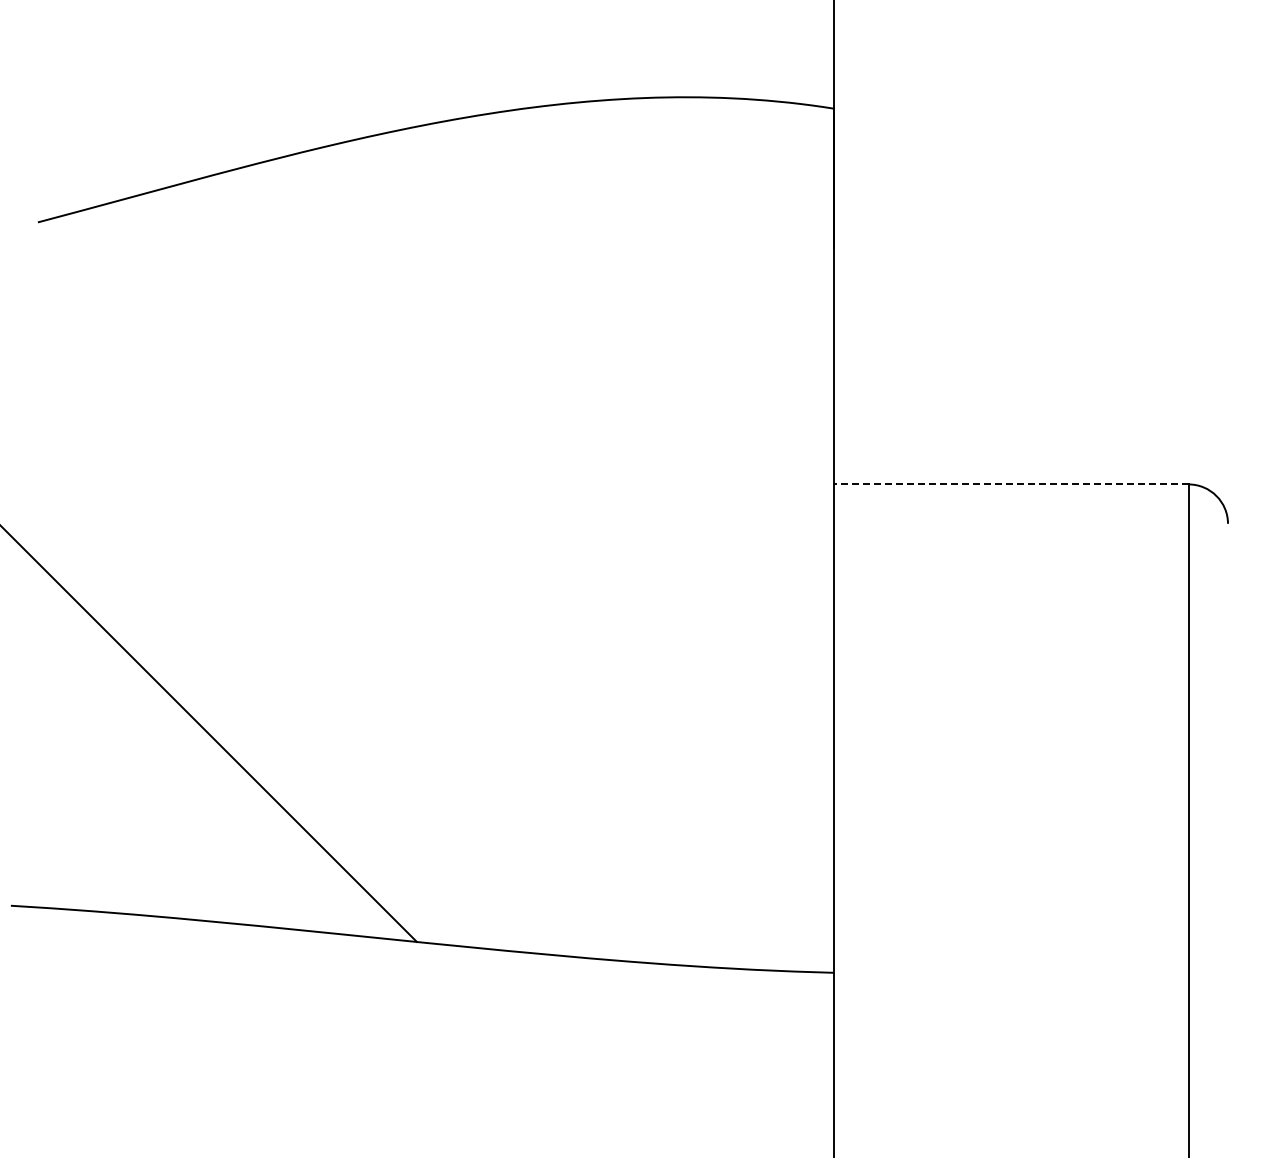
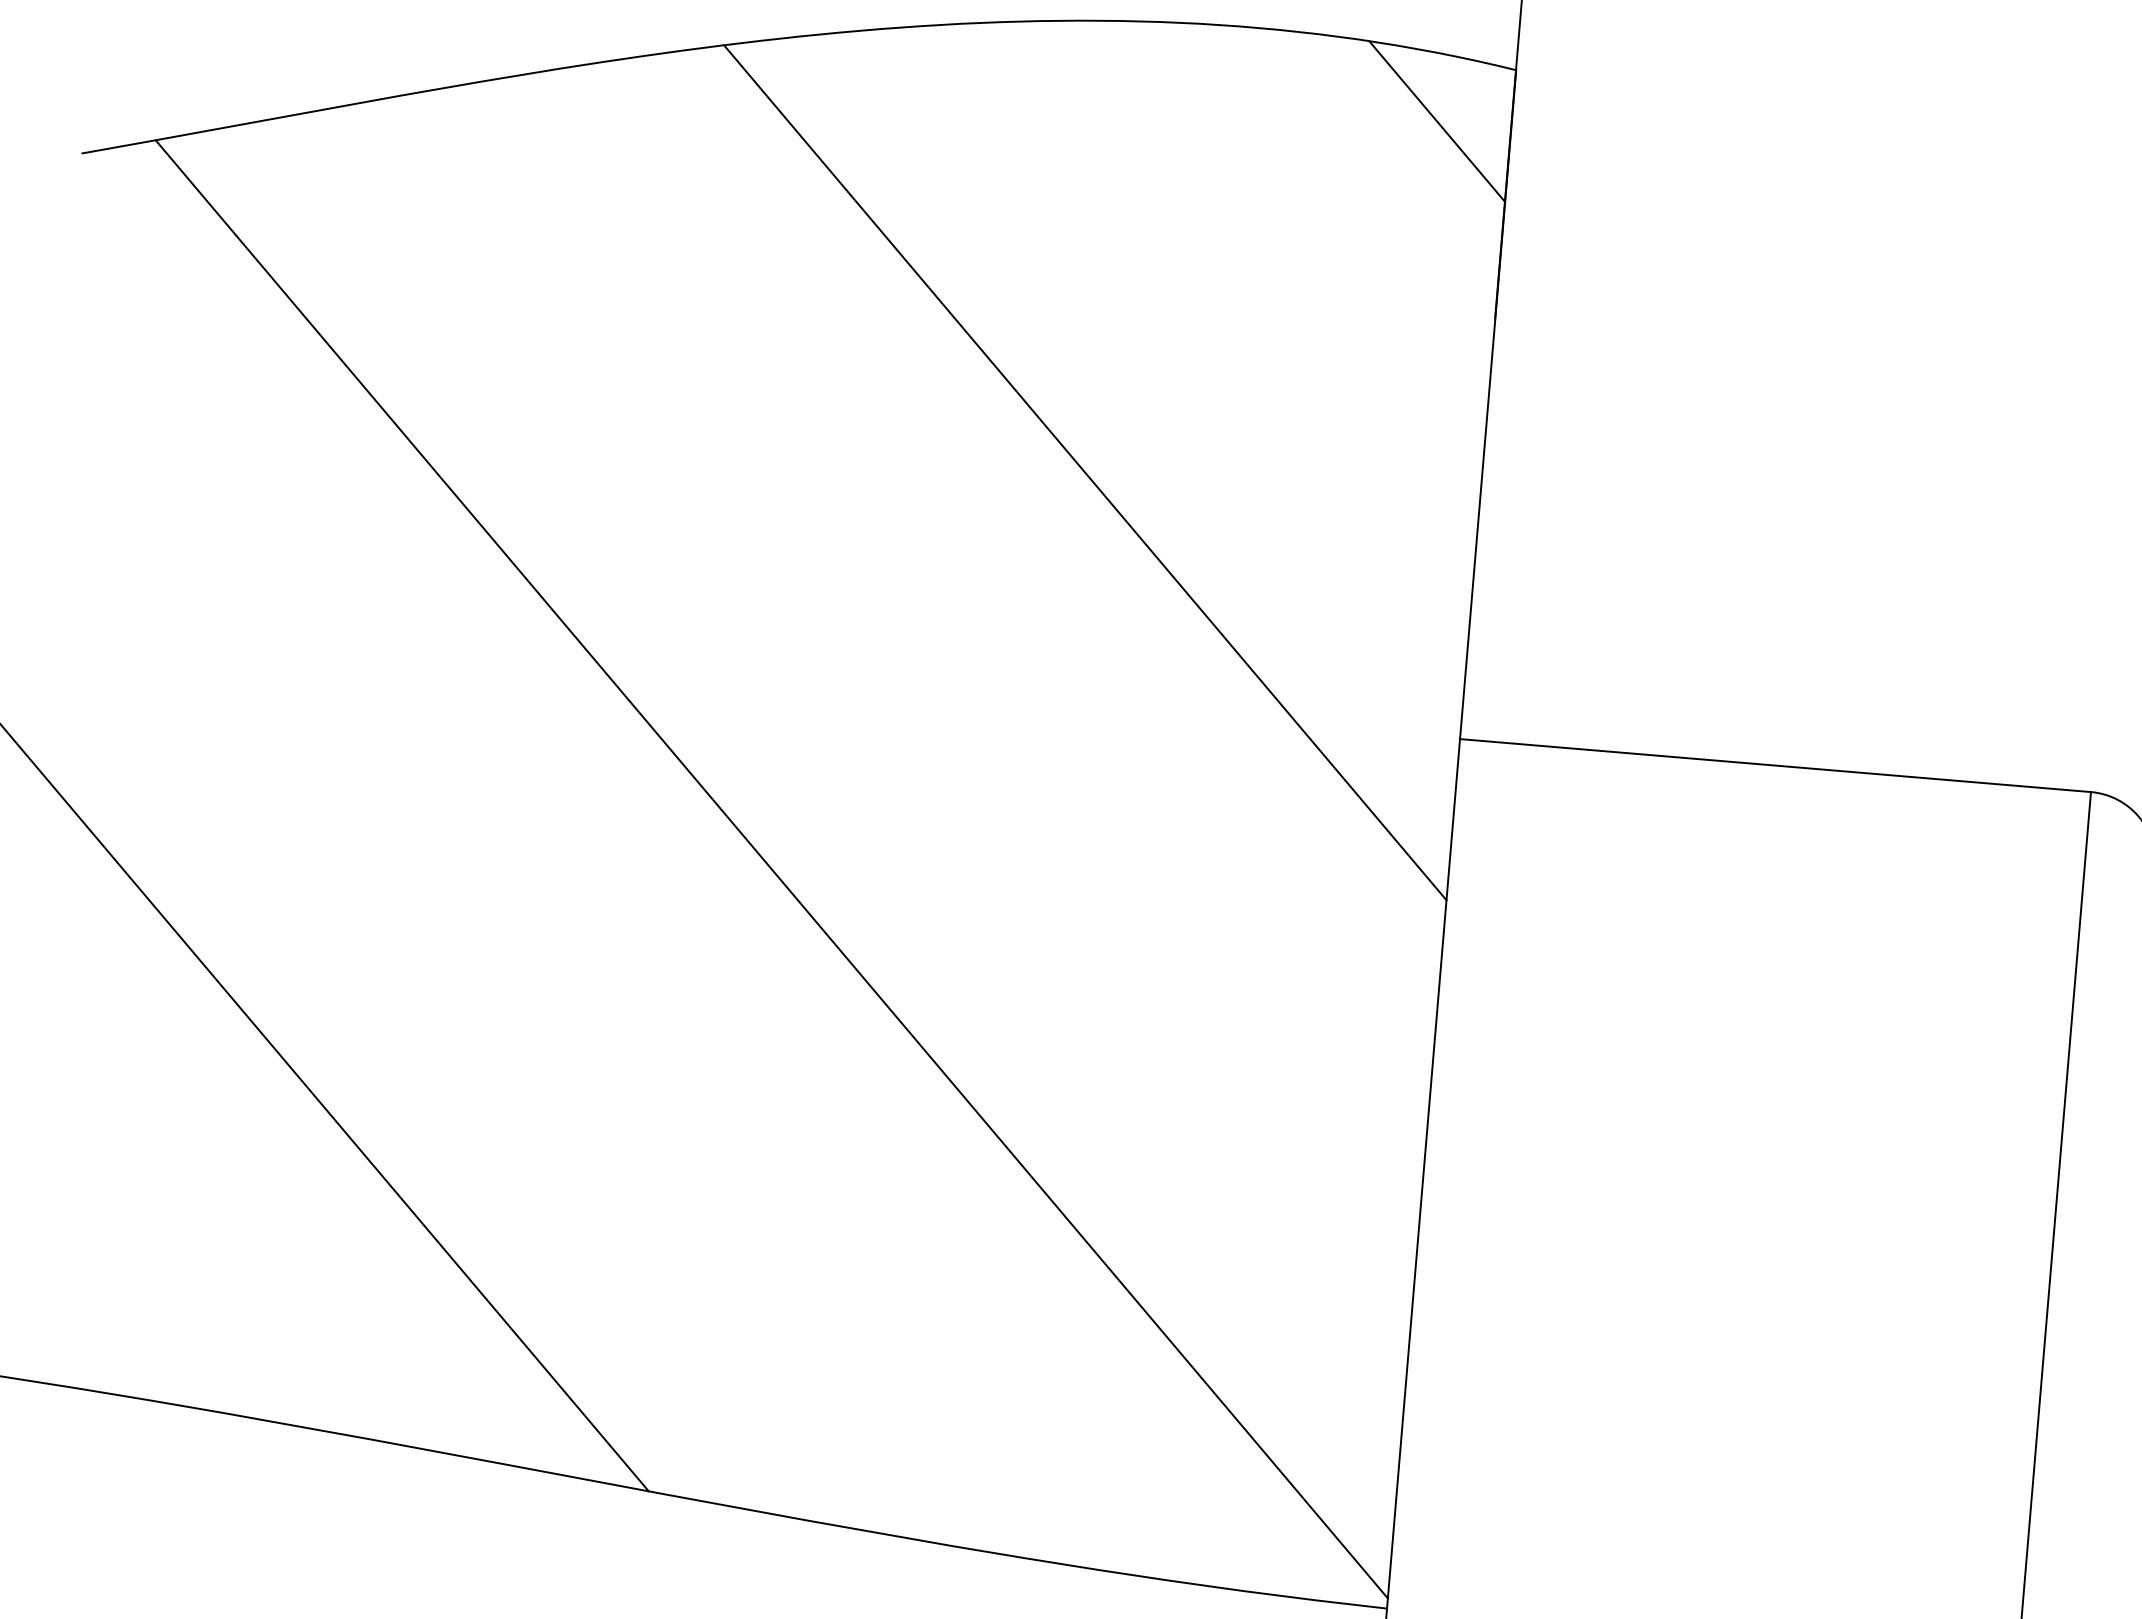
line: (792, 140) -> (1437, 120), added
line: (612, 352) -> (1085, 471), added
line: (1010, 484) -> (1773, 765), dashed -> solid
line: (456, 589) -> (771, 869), added

